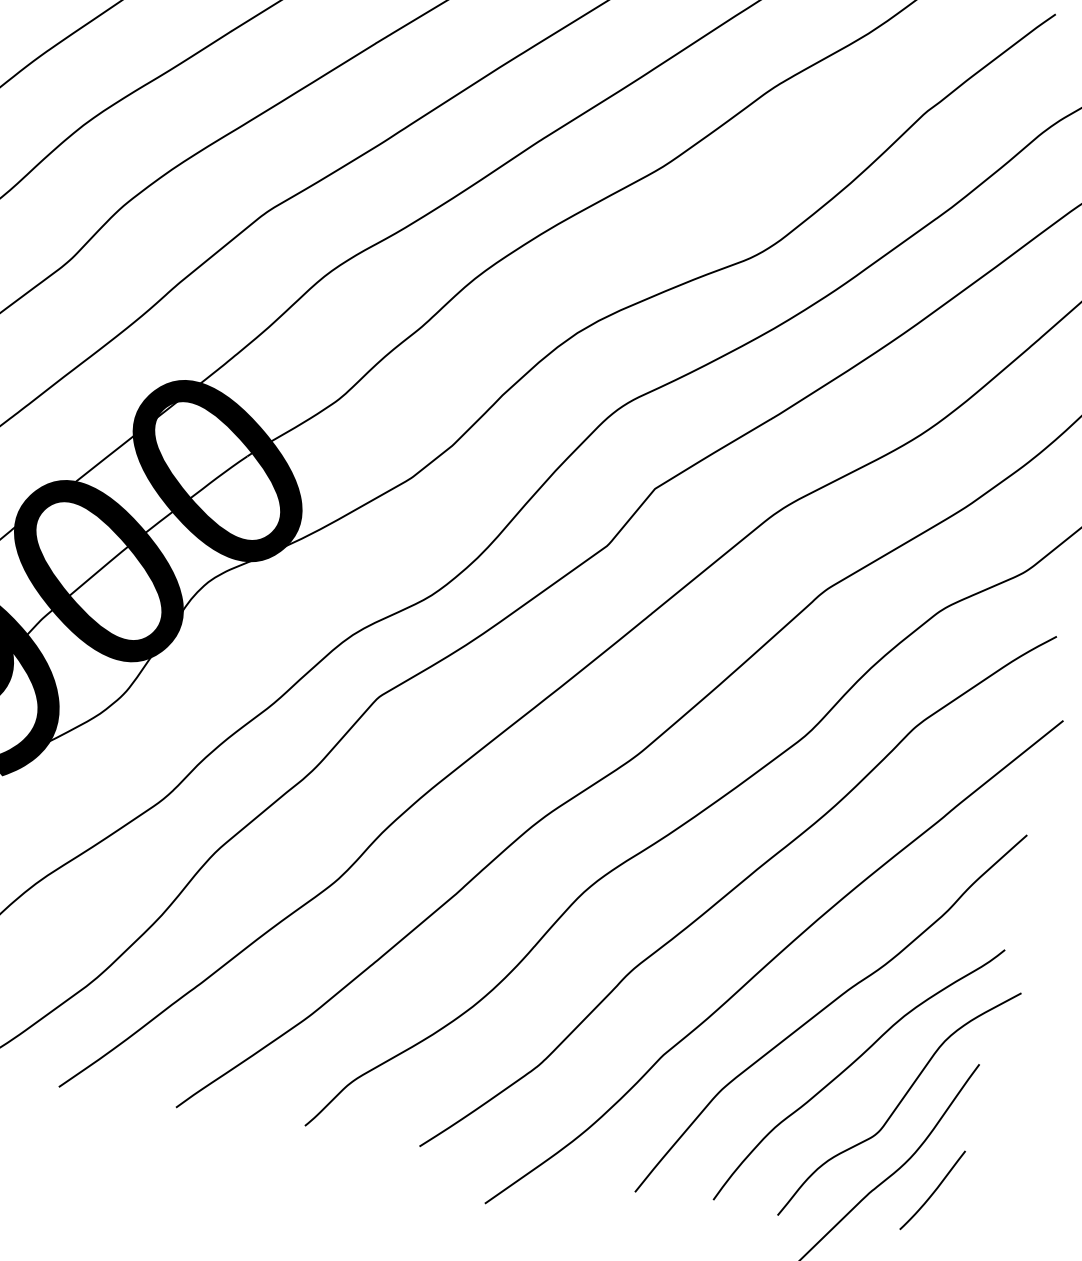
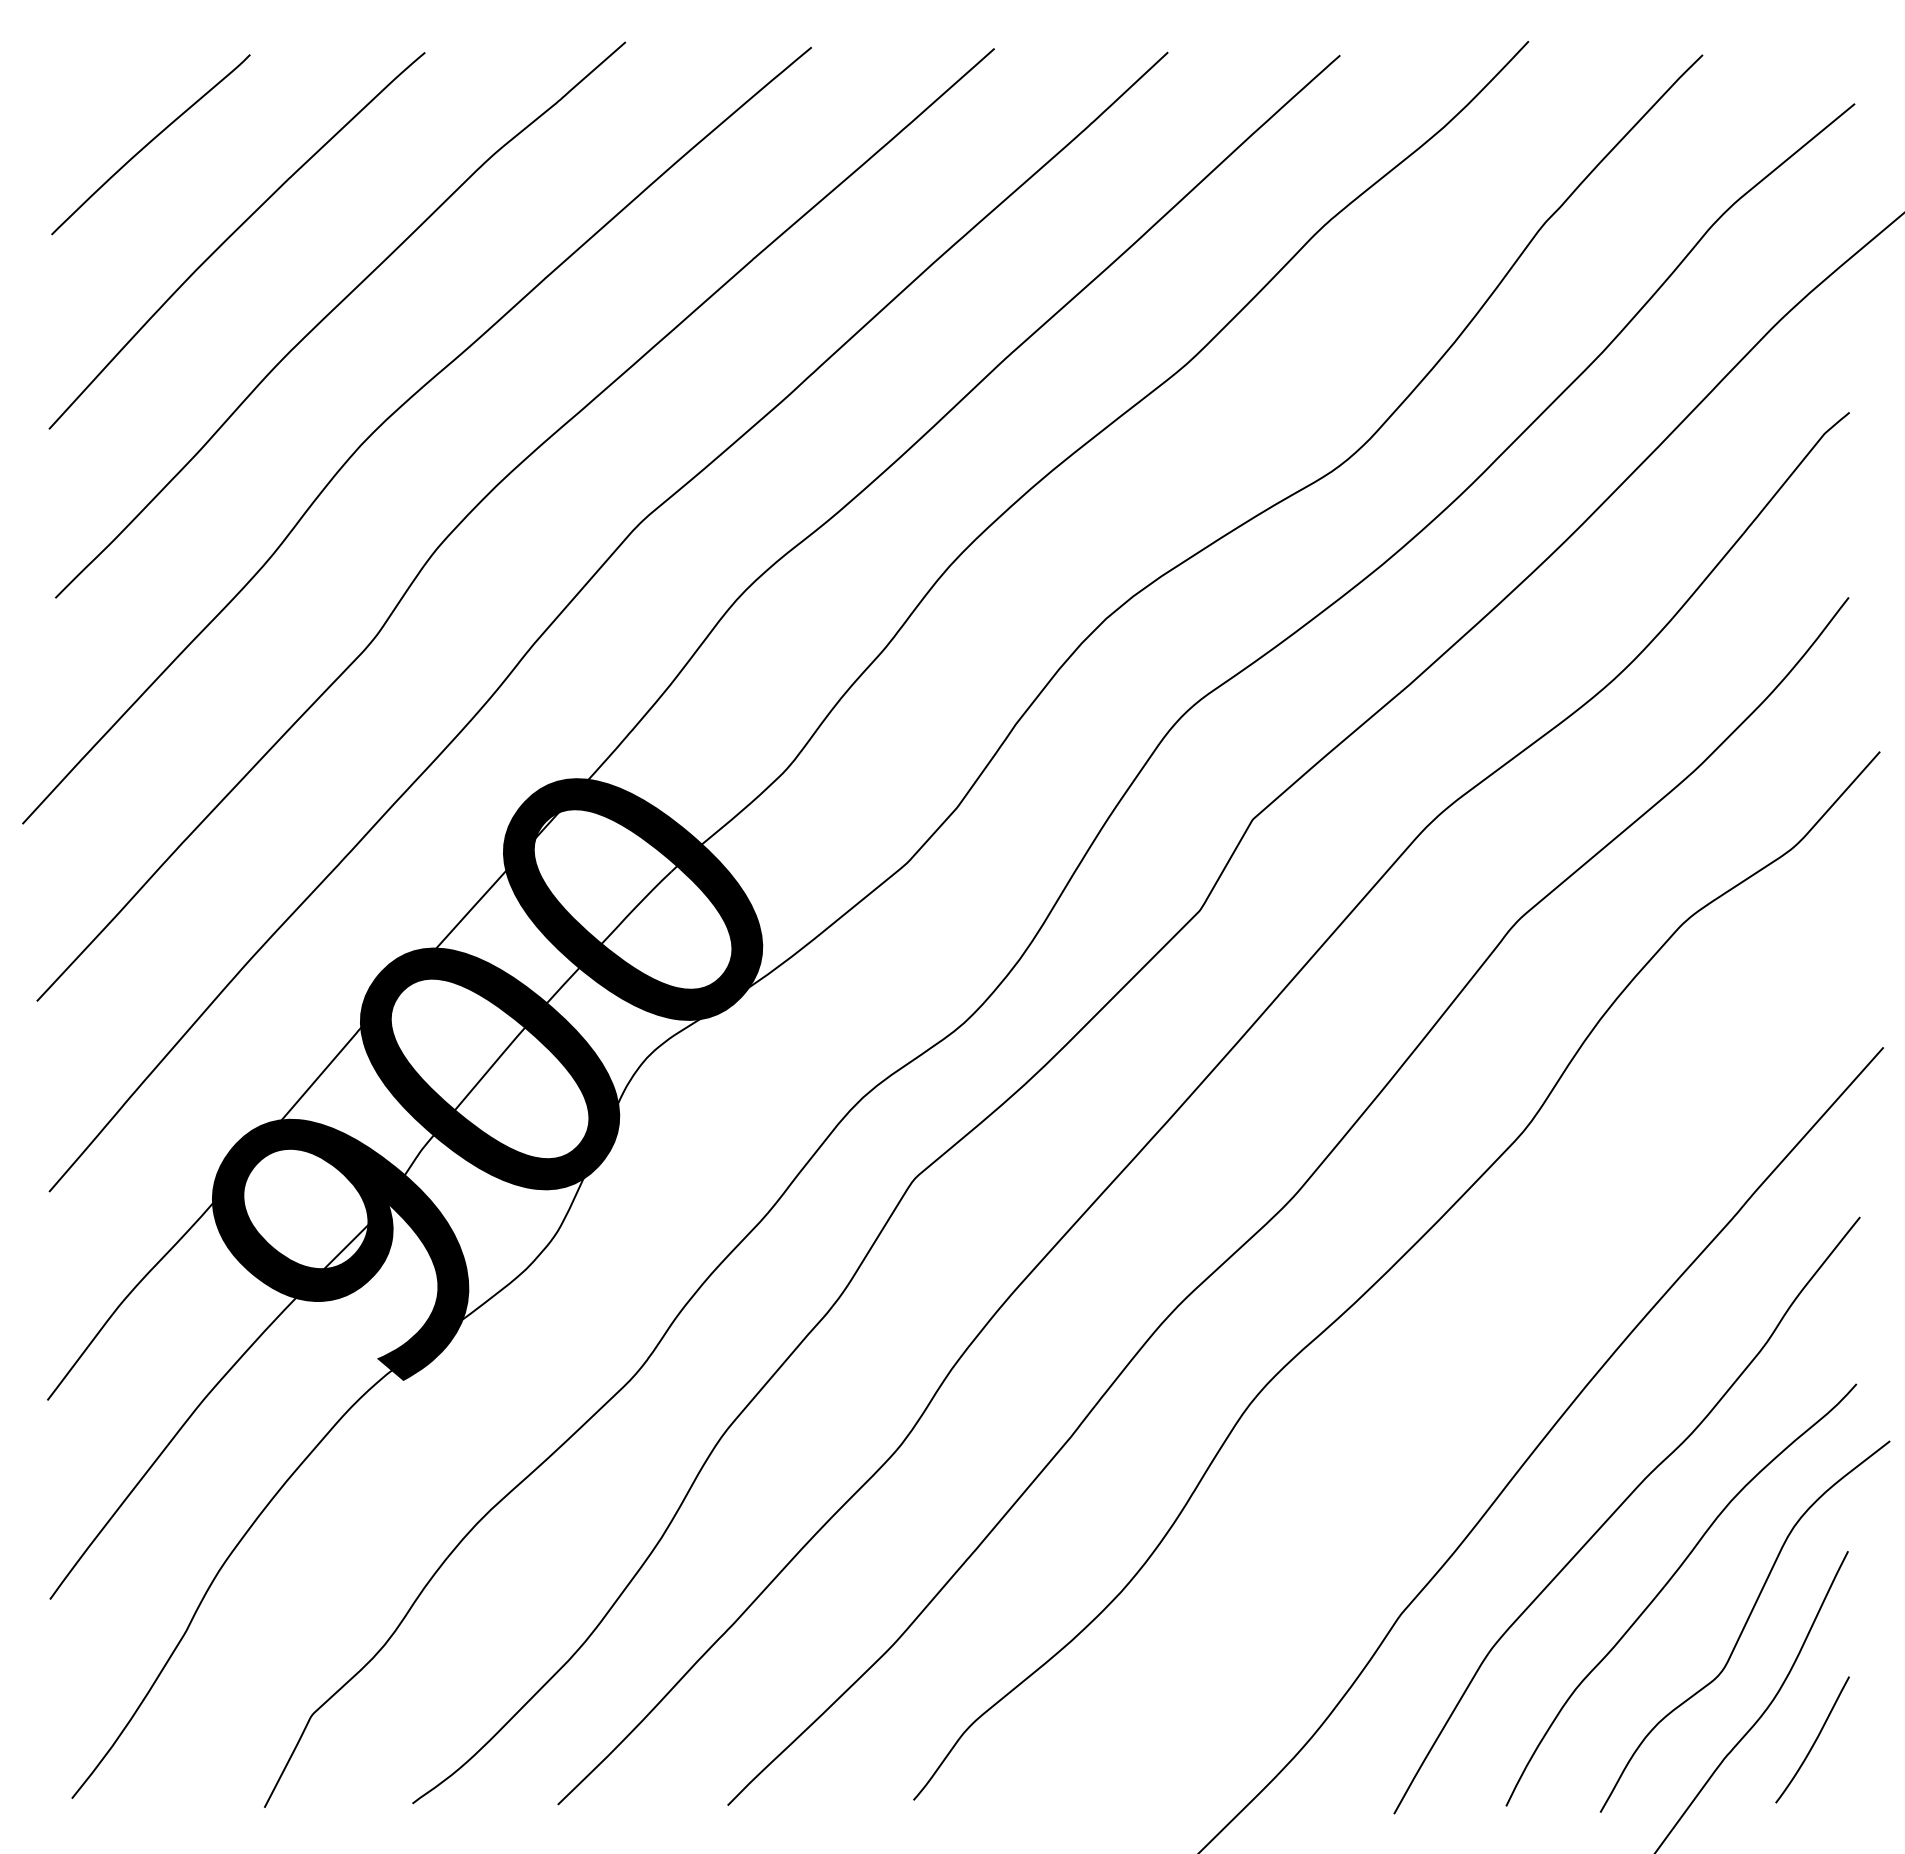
curve: (735, 888) -> (1462, 1362), removed

